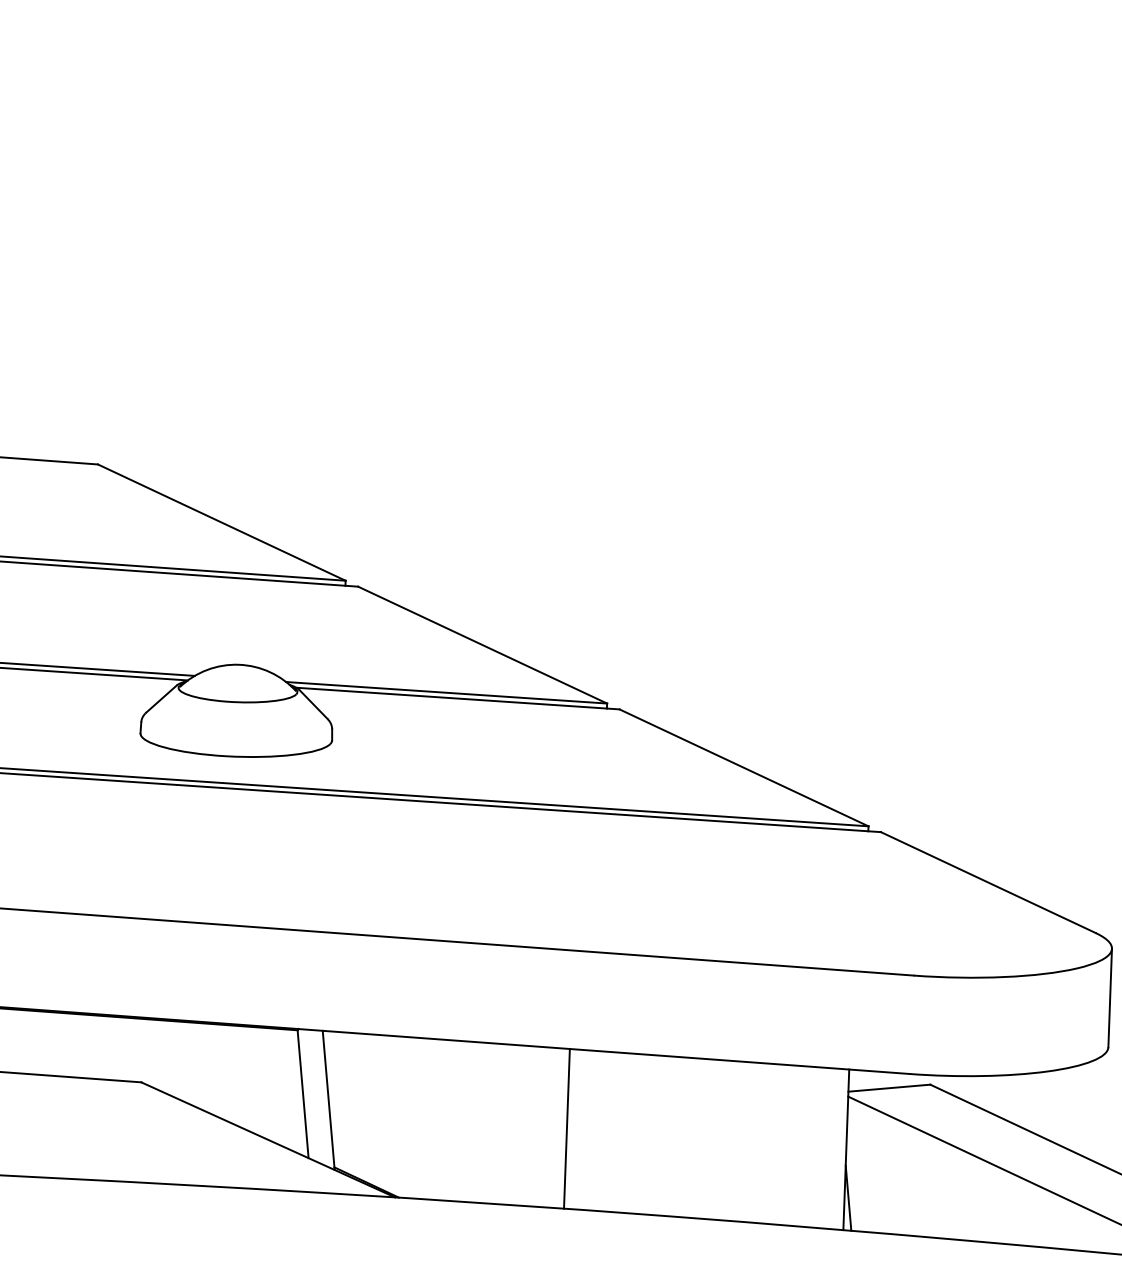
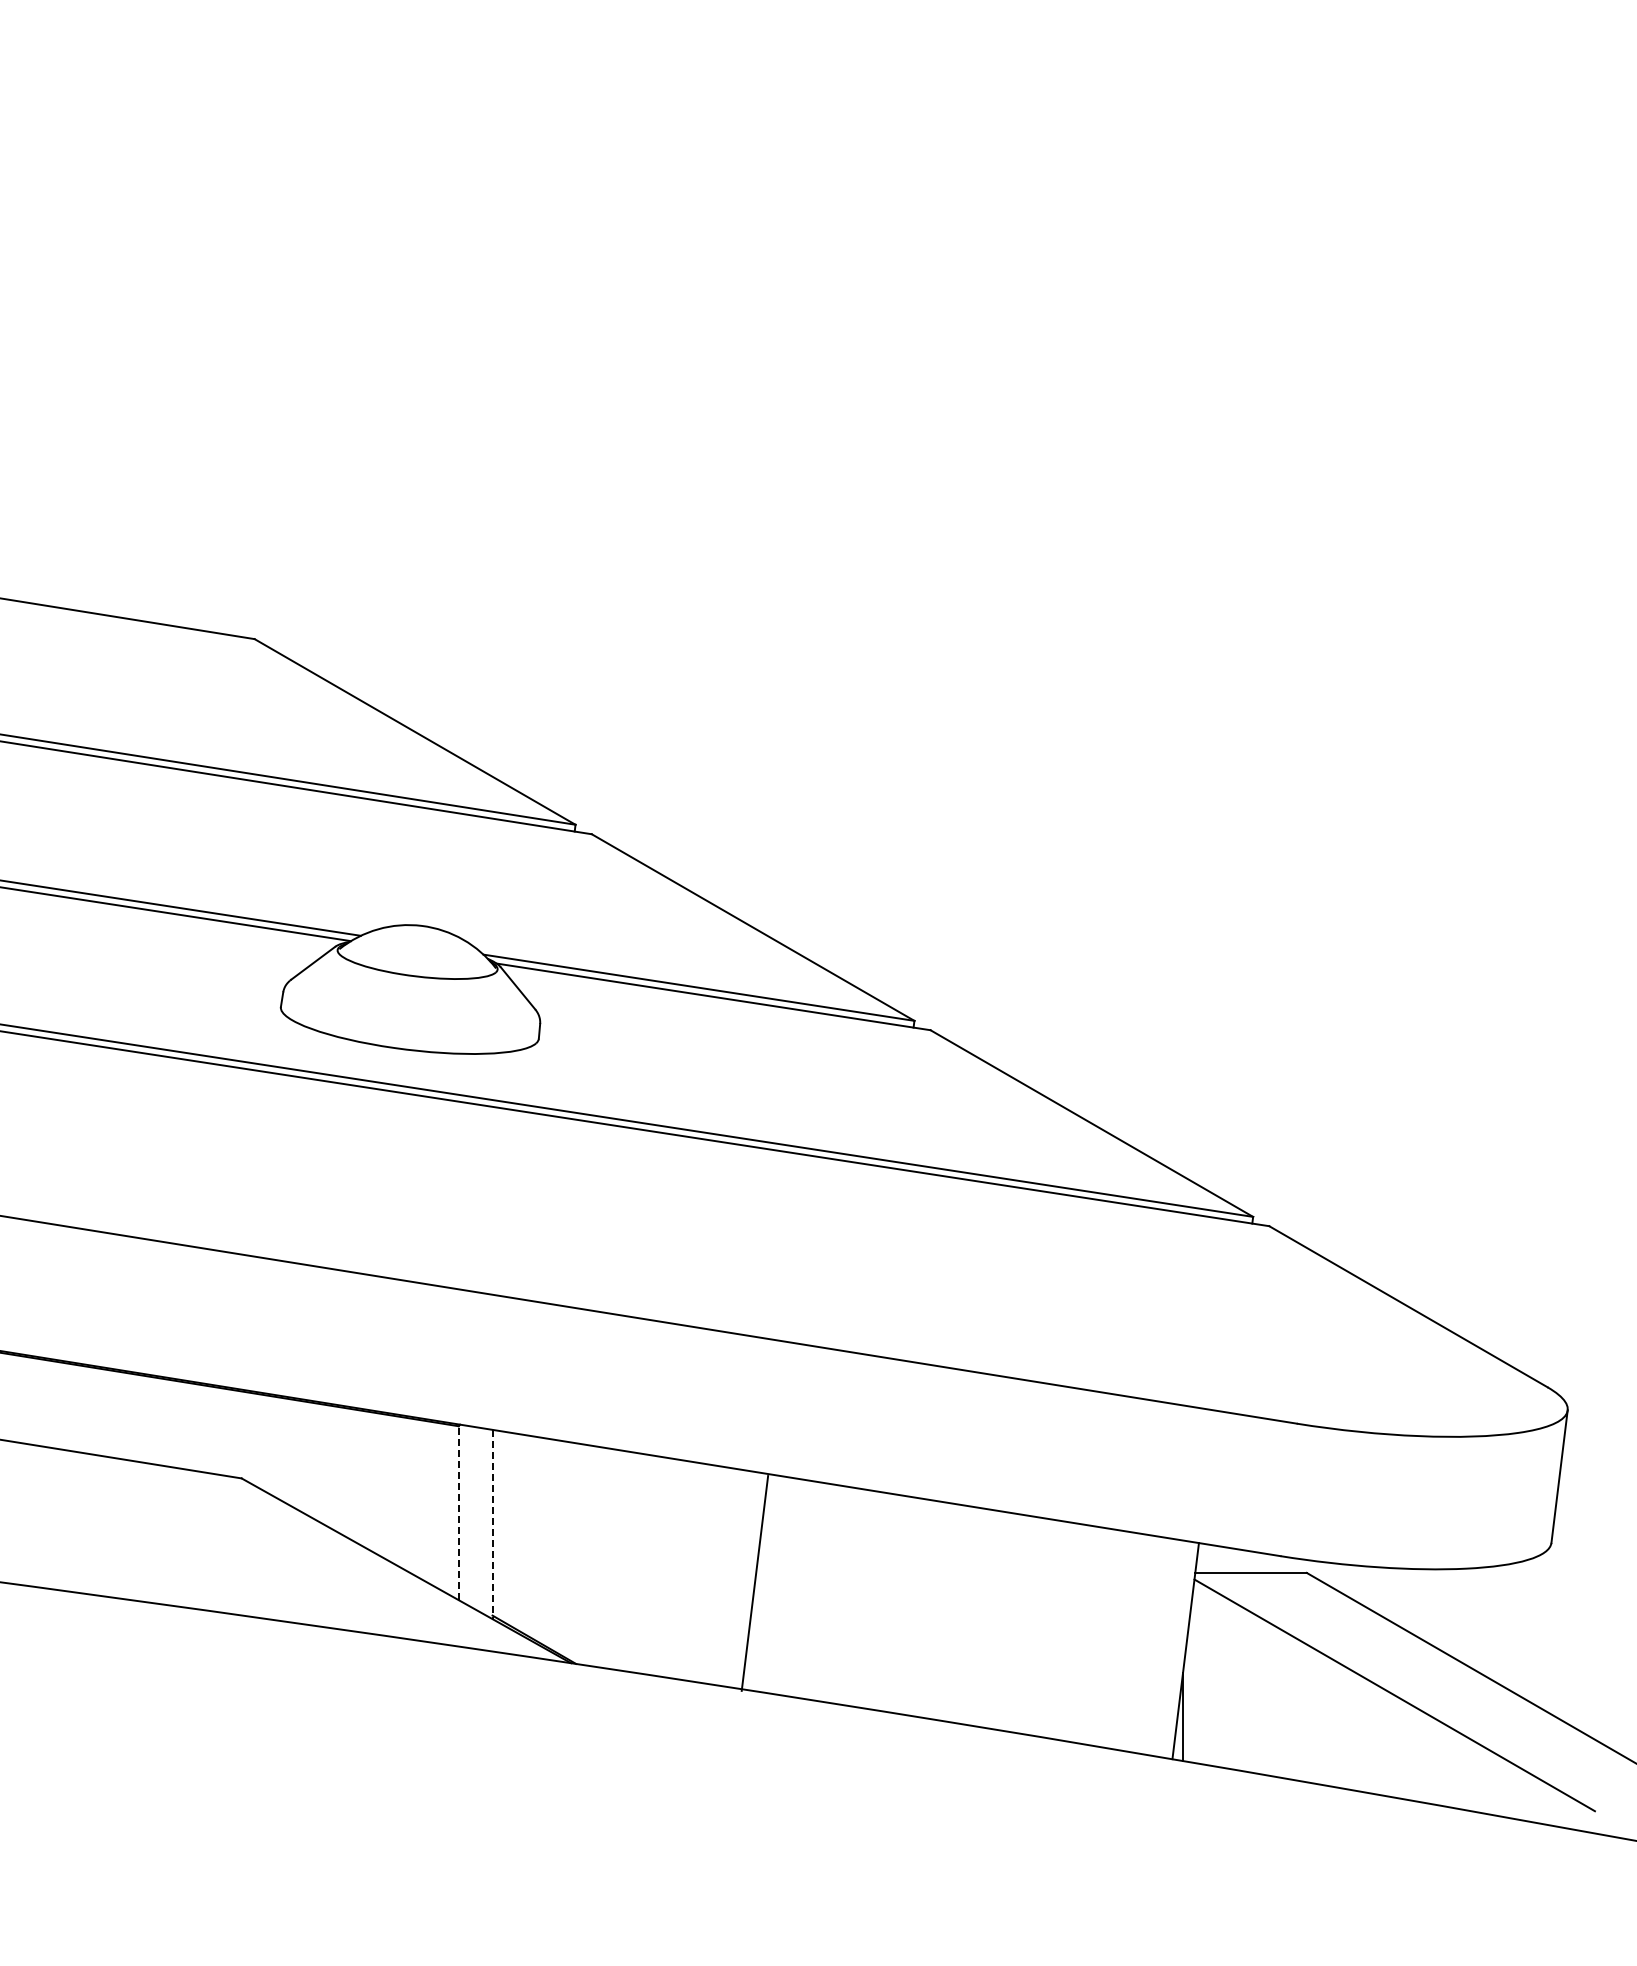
line: (302, 1094) -> (458, 1513), solid -> dashed
line: (328, 1100) -> (492, 1524), solid -> dashed
line: (566, 1128) -> (754, 1583), moved

